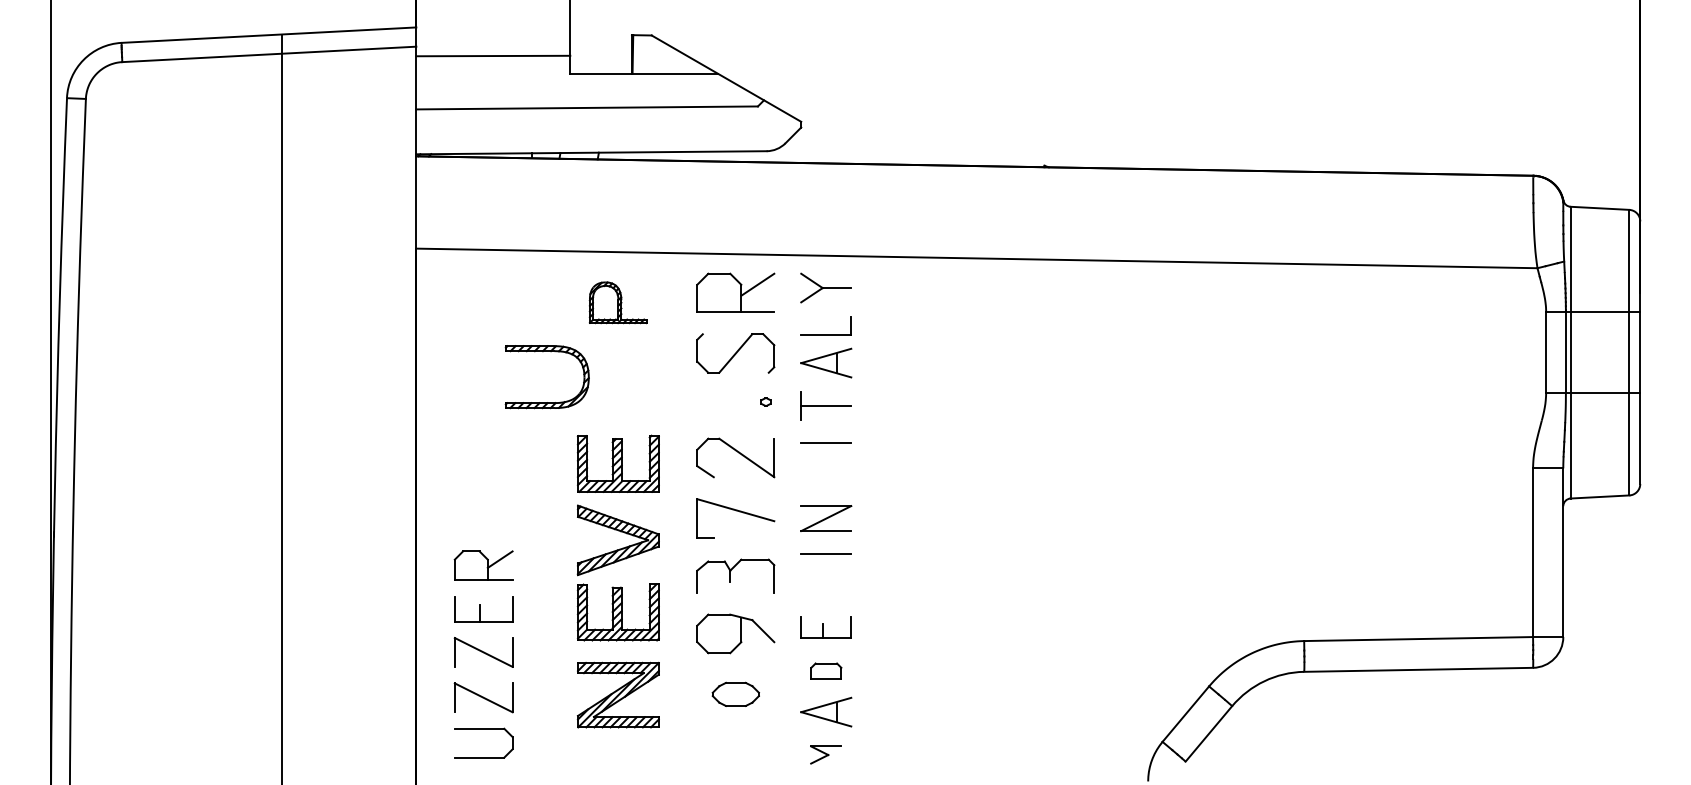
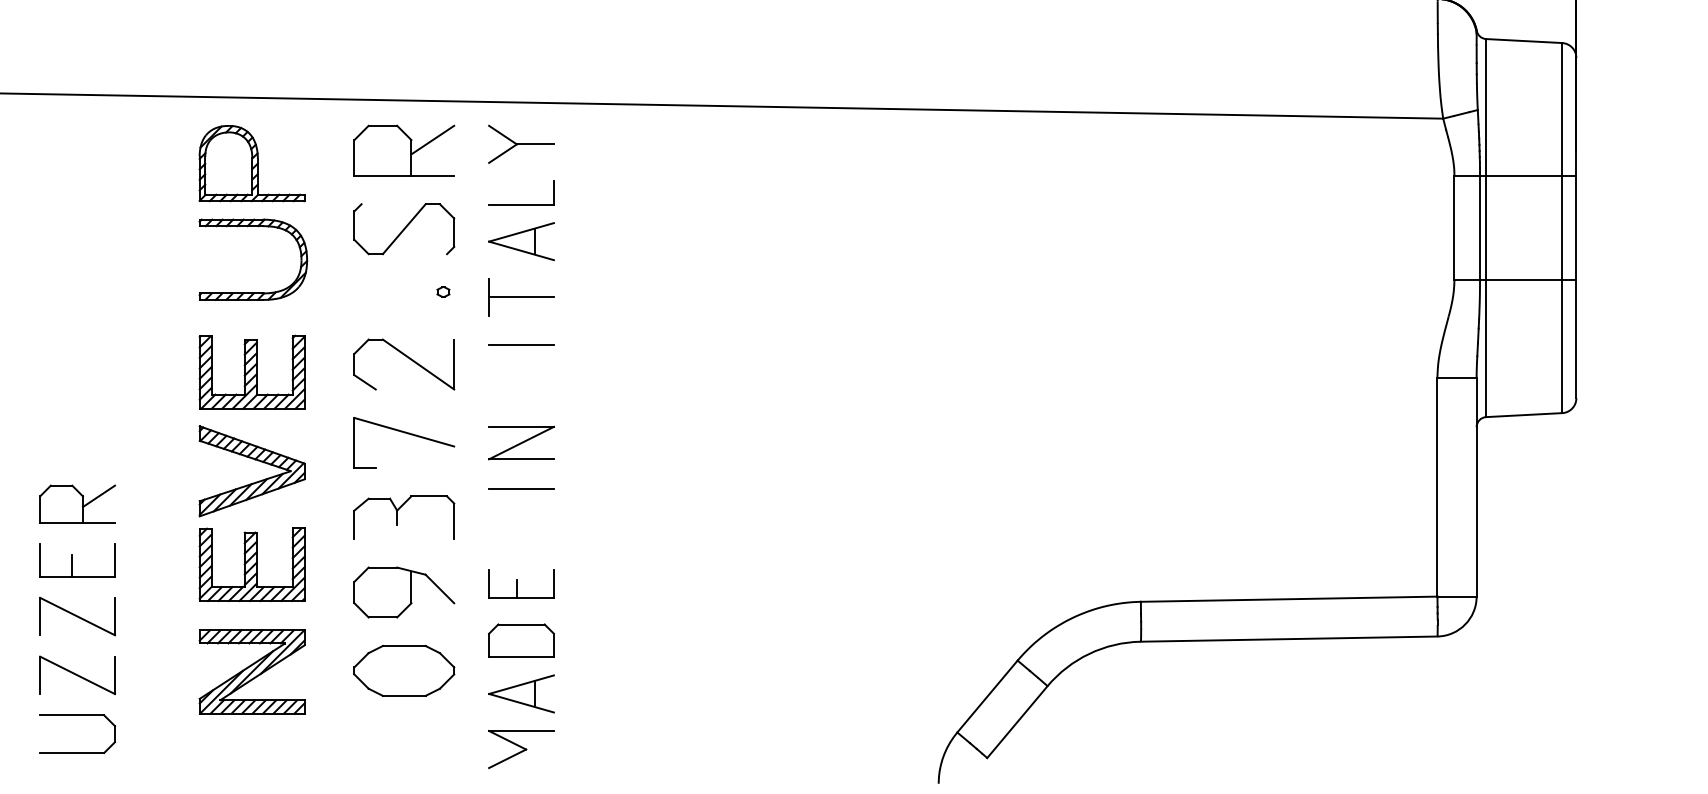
part: (617, 302) -> (250, 163), size x1.43
part: (546, 402) -> (252, 292), moved
part: (826, 670) -> (521, 639), size x1.67
part: (735, 694) -> (403, 671), size x1.67
part: (825, 754) -> (520, 748), size x1.67

